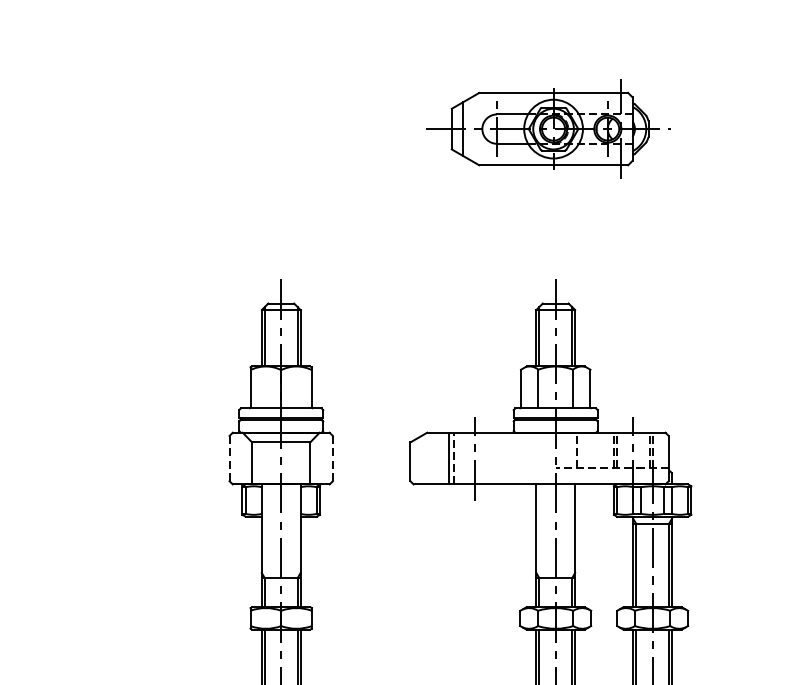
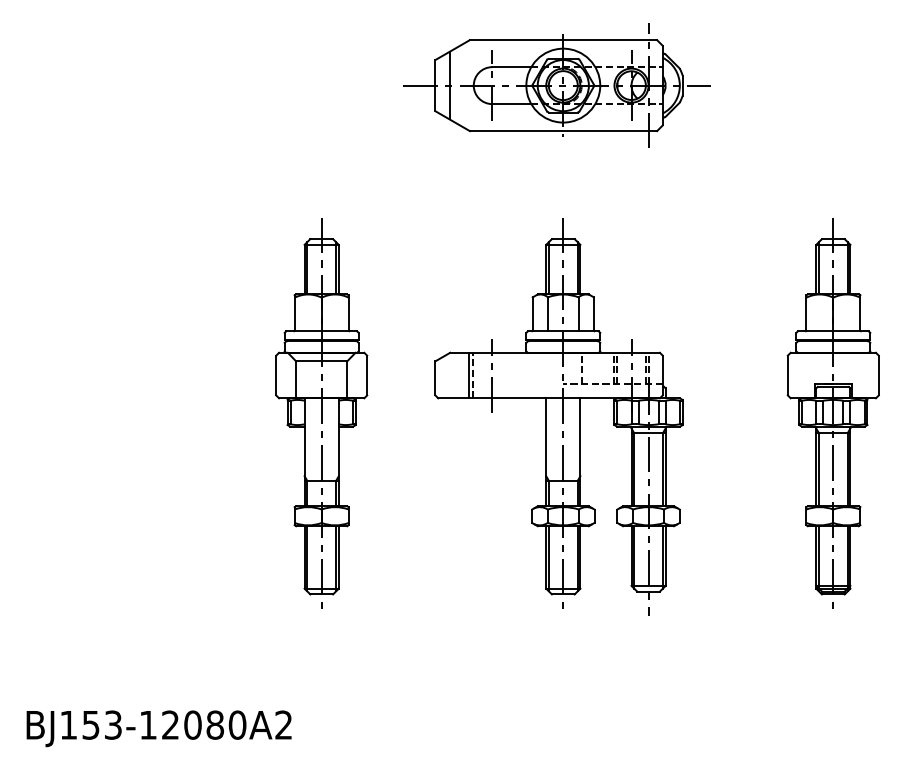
part: (547, 129) -> (556, 85), size x1.43
line: (229, 458) -> (276, 375), dashed -> solid
line: (333, 458) -> (367, 375), dashed -> solid

